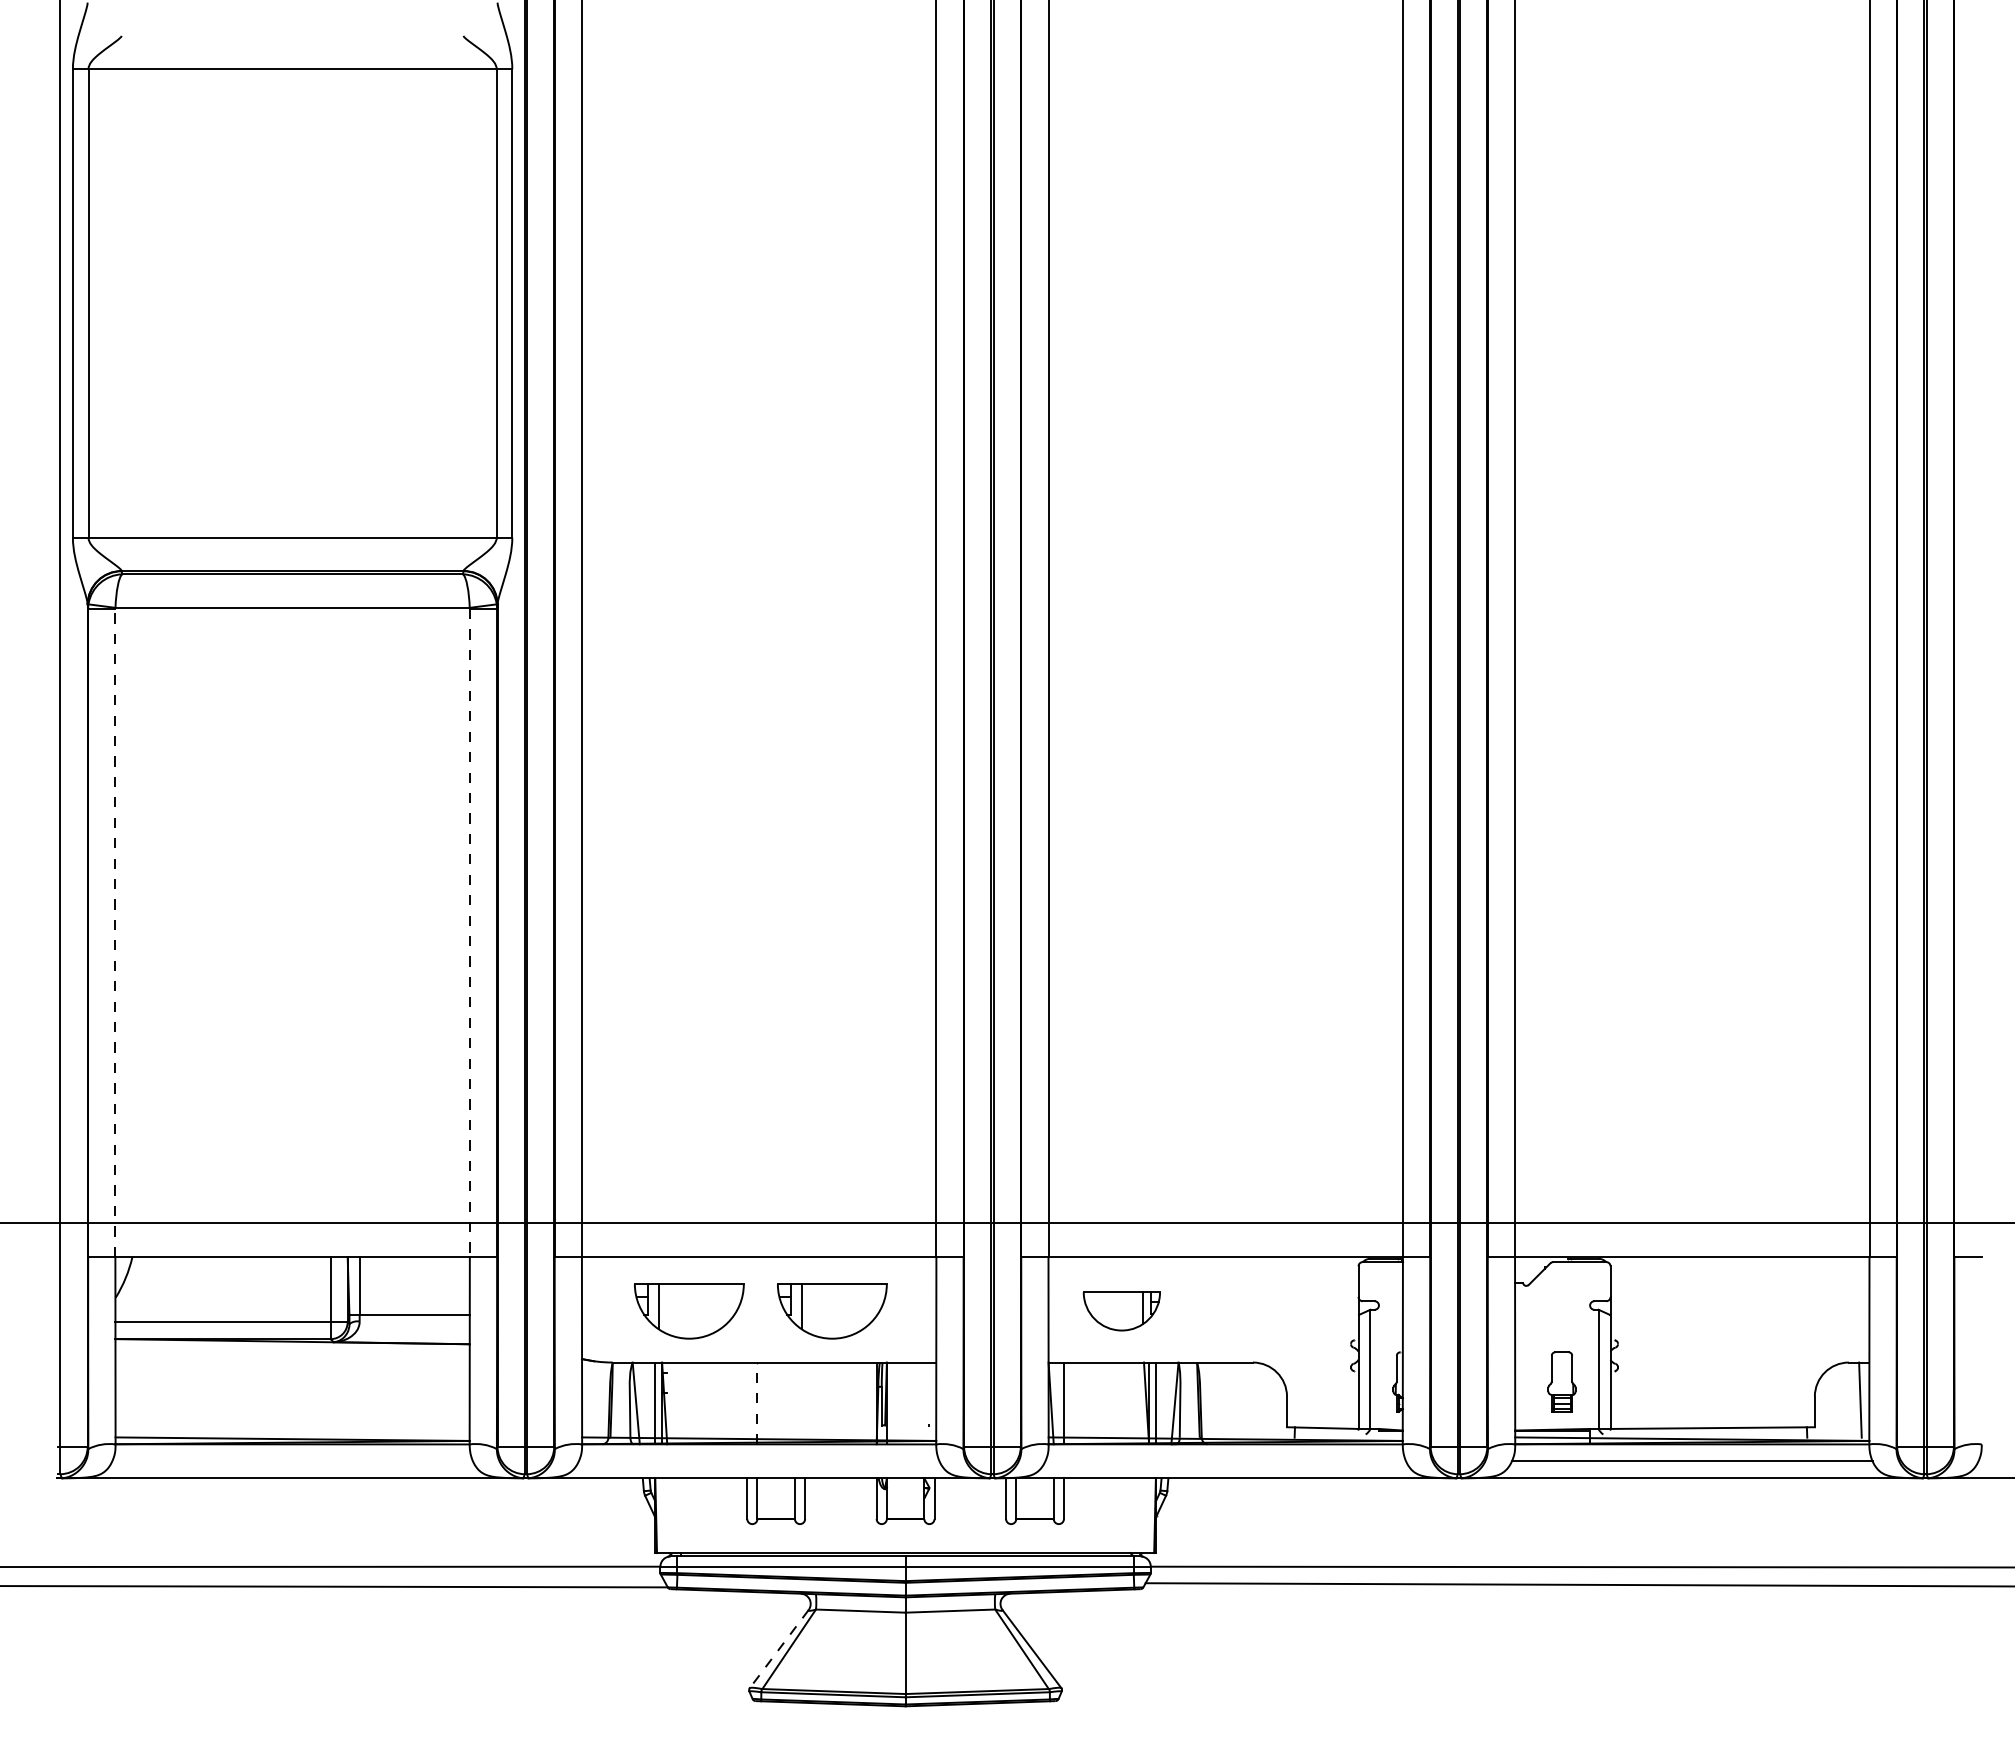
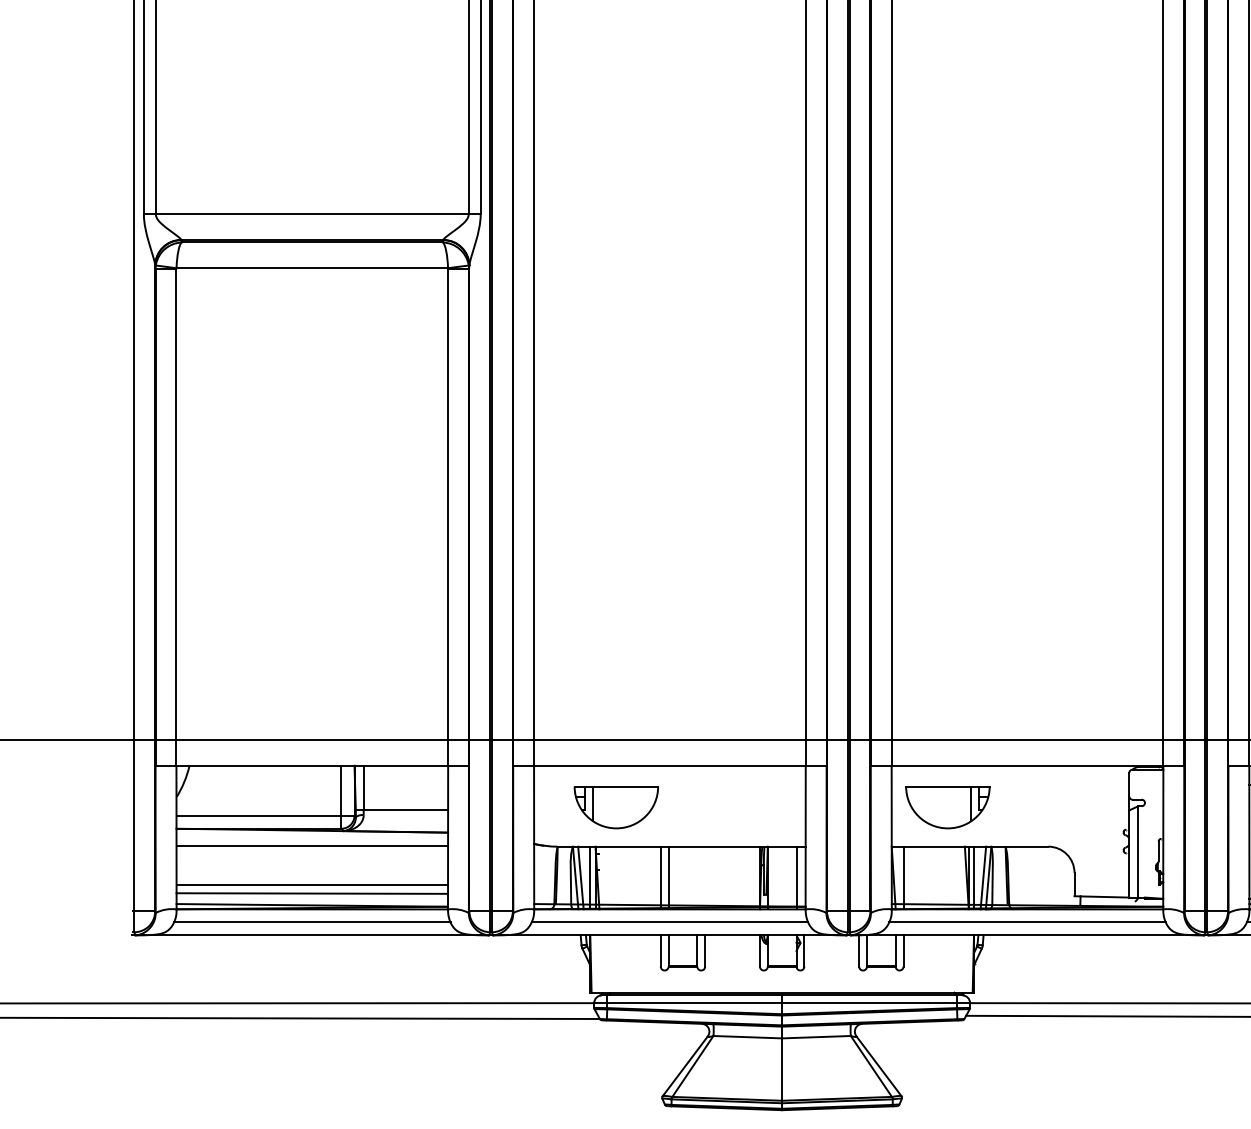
line: (115, 933) -> (176, 517), dashed -> solid
line: (469, 933) -> (447, 517), dashed -> solid
part: (832, 1311) -> (726, 807), removed
part: (1121, 1311) -> (947, 807), size x1.43
line: (292, 1361) -> (312, 845), added
line: (642, 1403) -> (580, 878), added
line: (747, 1403) -> (660, 878), added
line: (757, 1403) -> (668, 878), dashed -> solid
line: (924, 1403) -> (796, 878), added
line: (1167, 1403) -> (982, 878), added
line: (292, 1413) -> (312, 885), added
line: (292, 1423) -> (312, 893), added
line: (292, 1461) -> (312, 922), added
line: (758, 1461) -> (669, 922), added
line: (1225, 1461) -> (1027, 922), added
line: (779, 1649) -> (685, 1066), dashed -> solid

